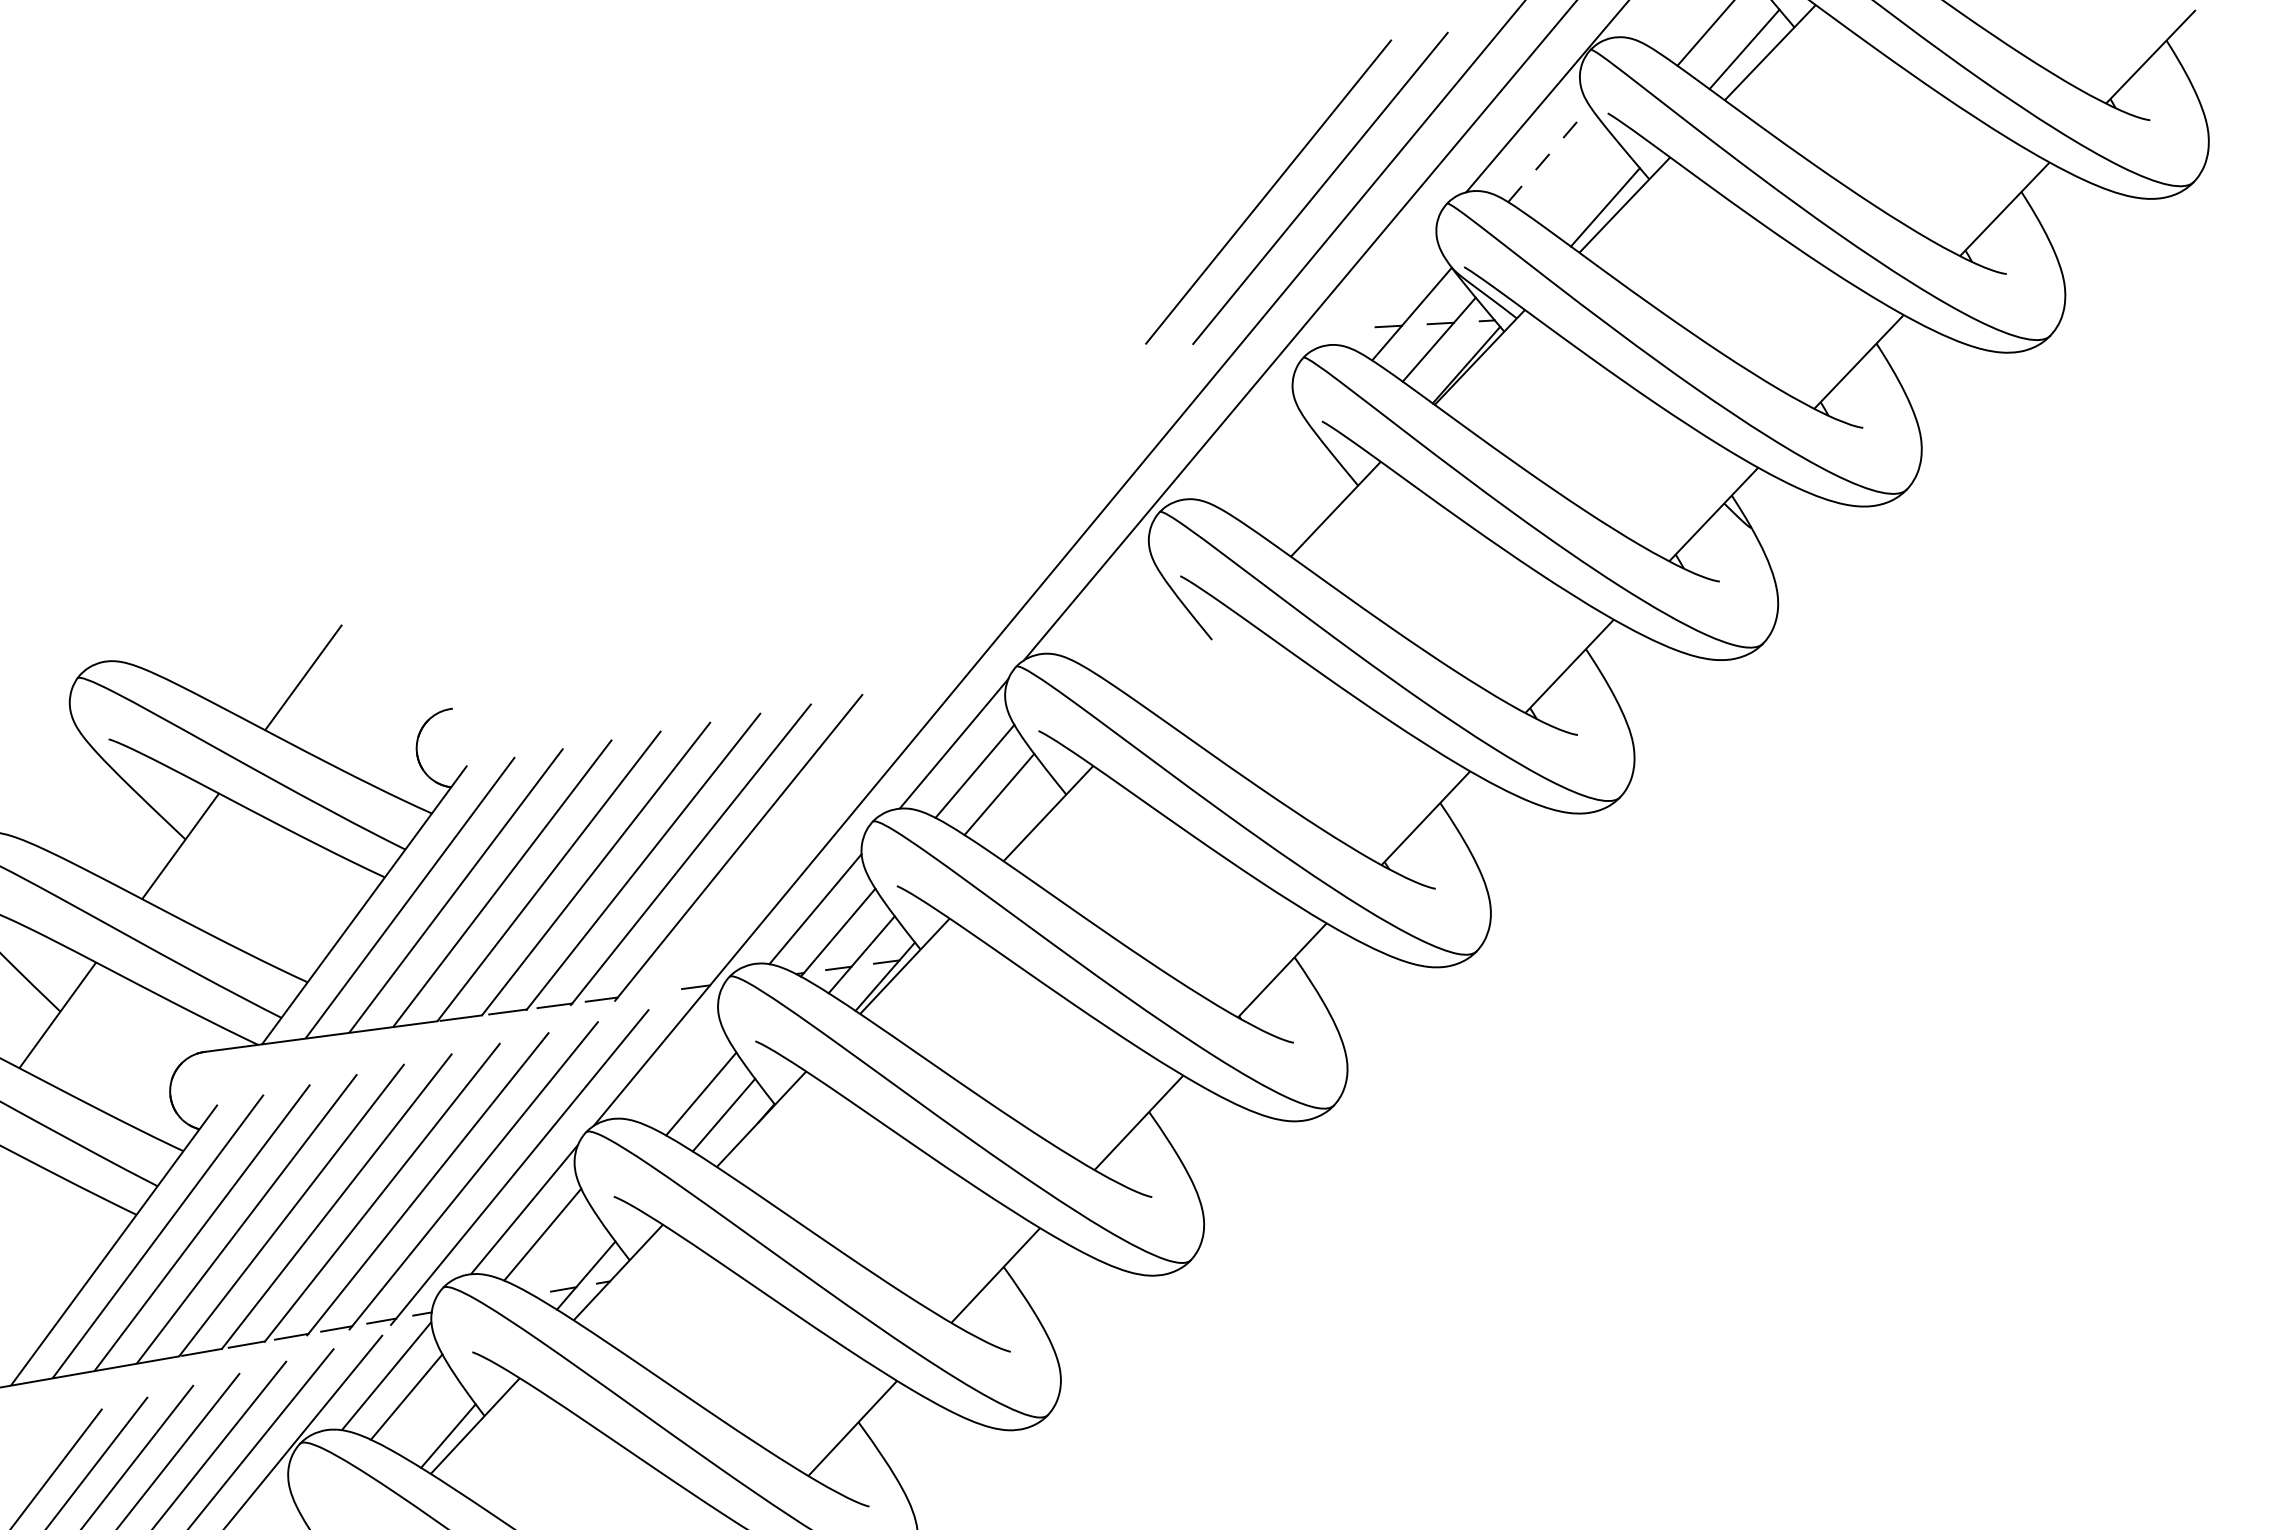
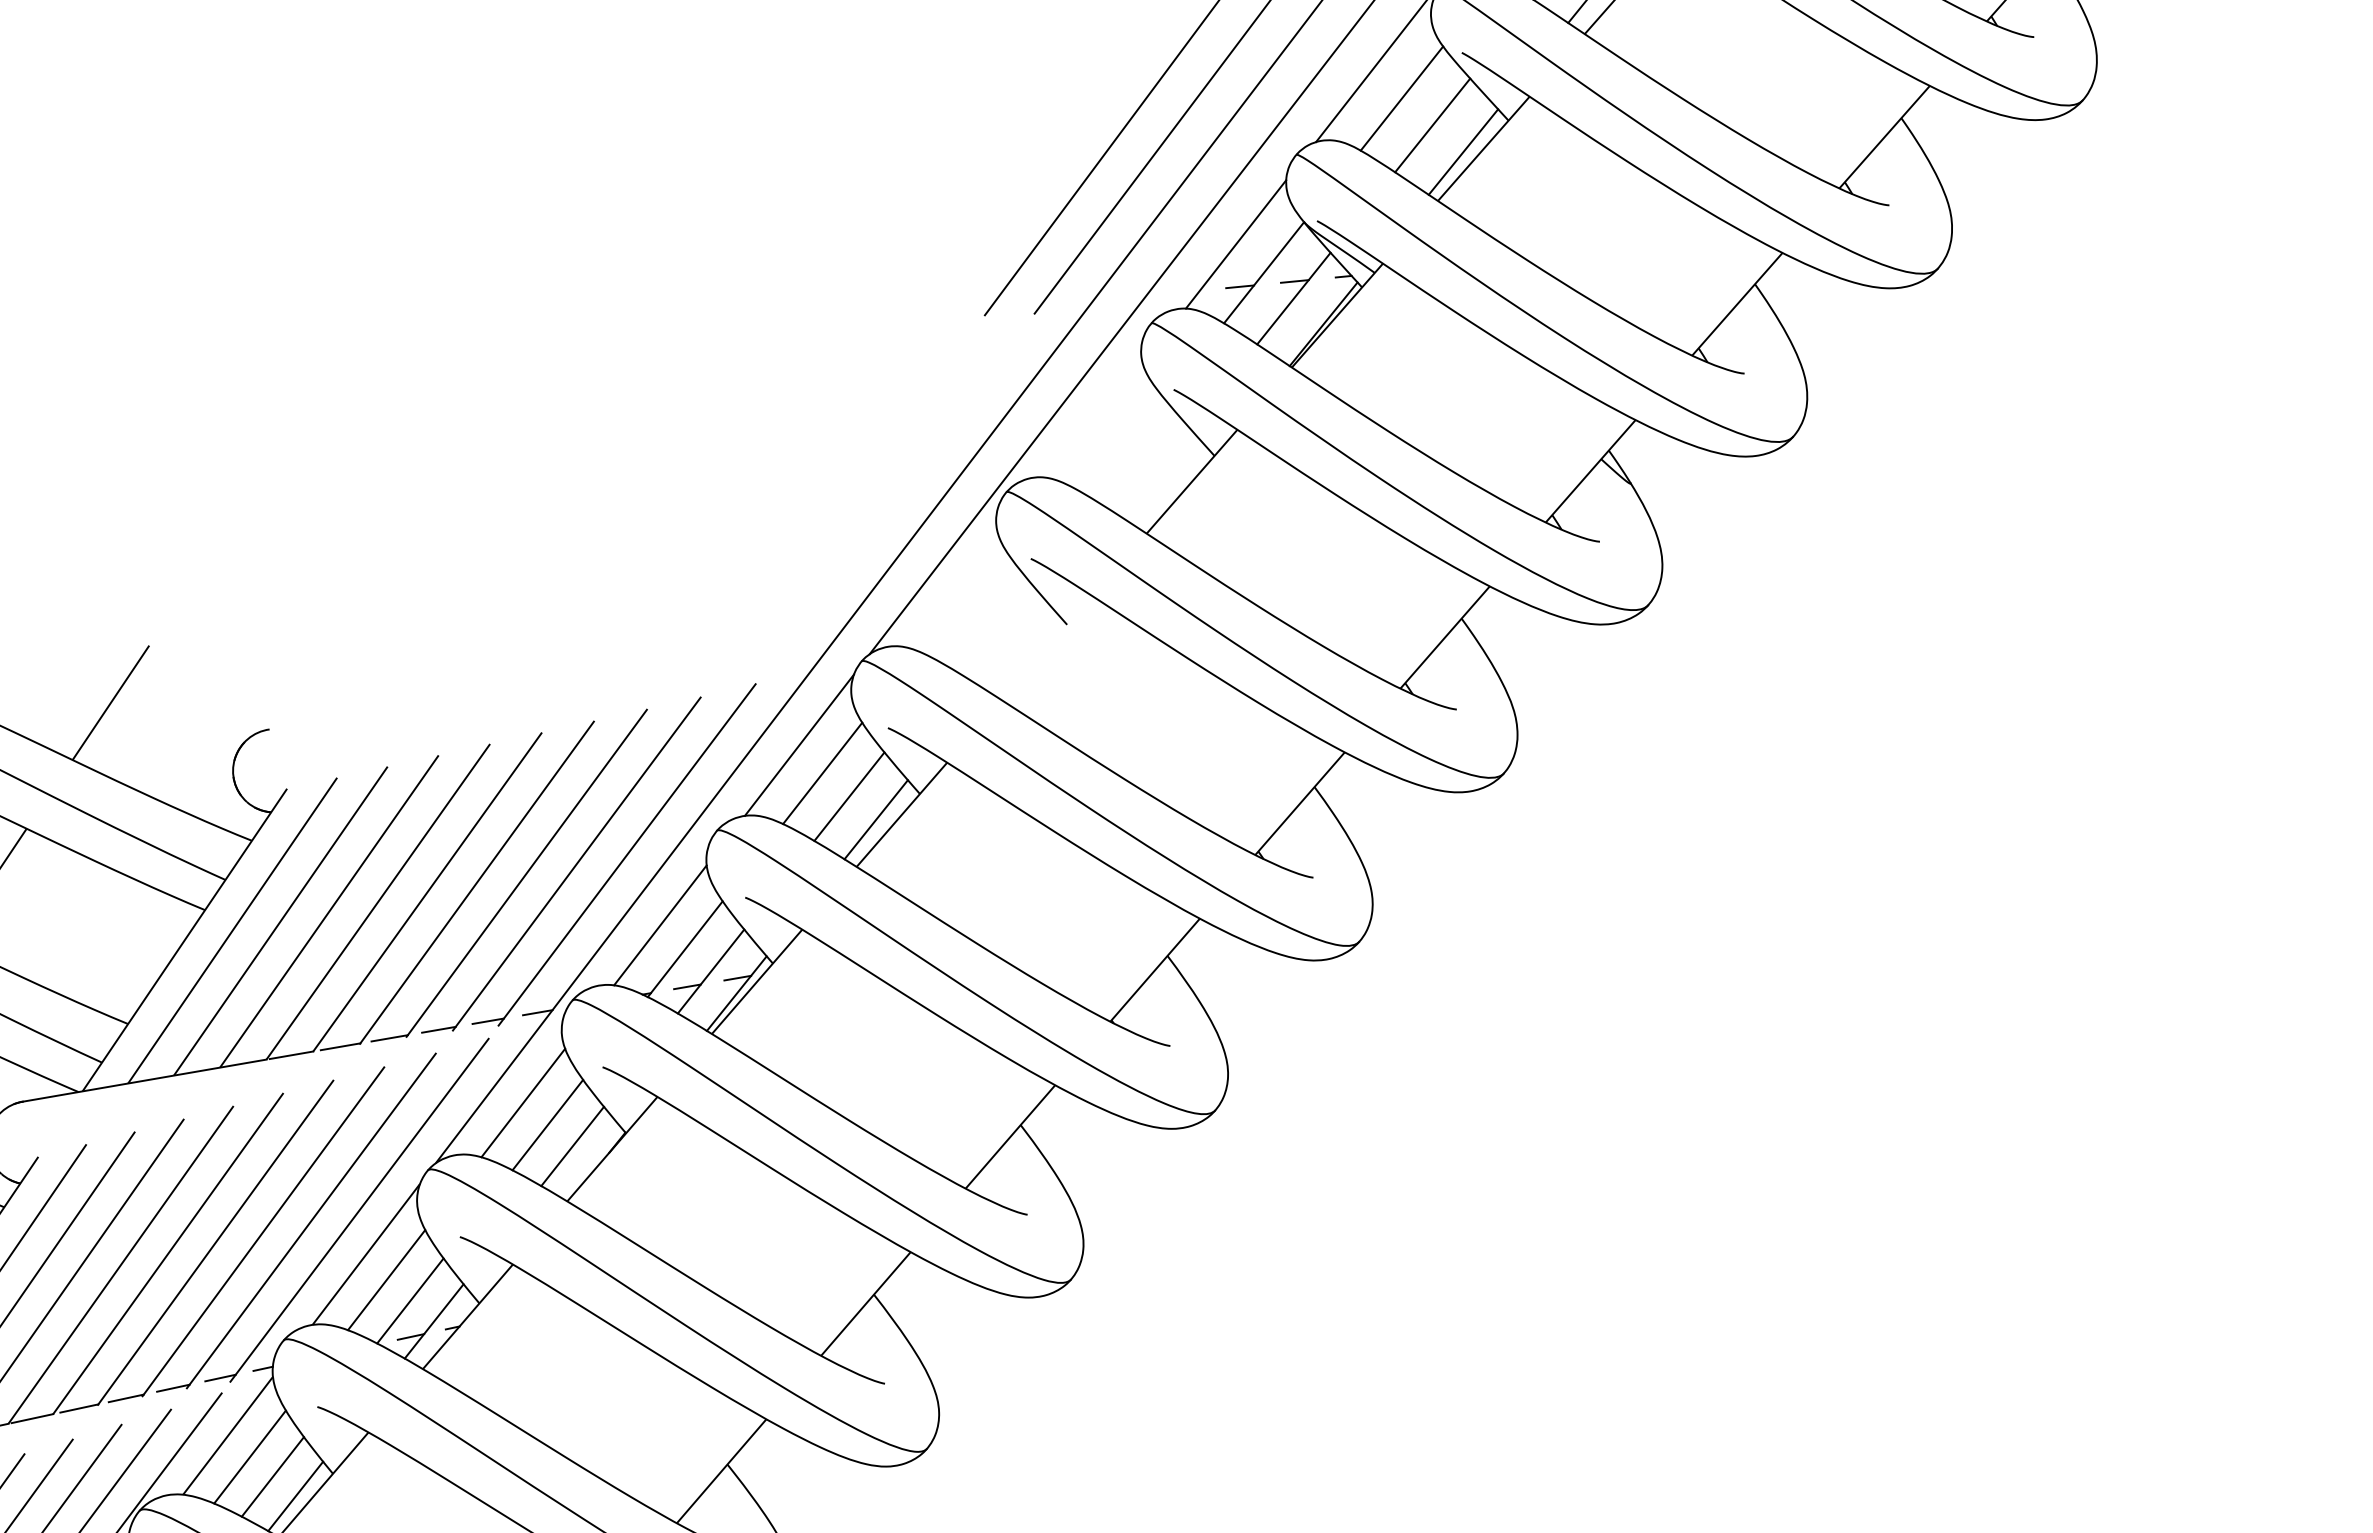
line: (1549, 154) -> (1402, 98), dashed -> solid
line: (1576, 180) -> (1431, 124), added
line: (1386, 286) -> (1235, 244), added
line: (1023, 817) -> (875, 819), added
part: (781, 845) -> (621, 859), added
line: (678, 1071) -> (522, 1102), added
line: (564, 1255) -> (410, 1301), added
line: (427, 1416) -> (272, 1476), added

